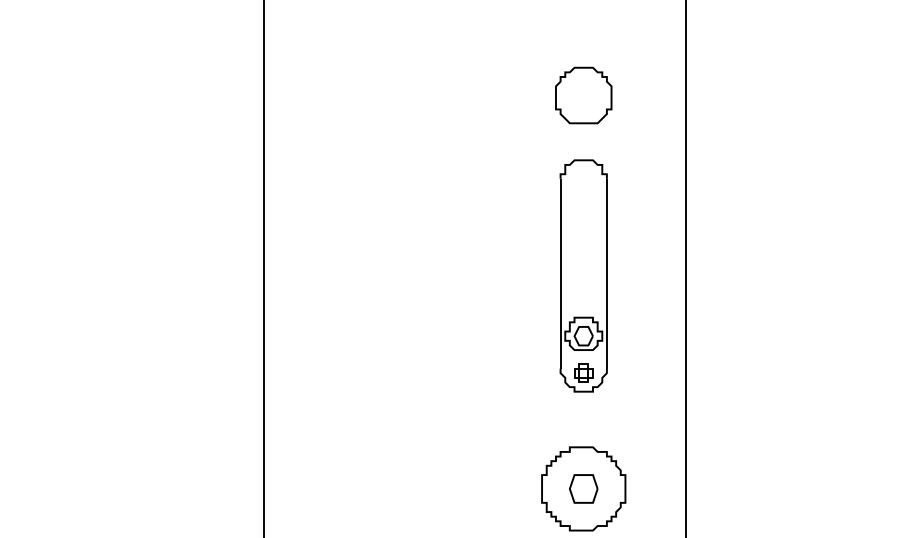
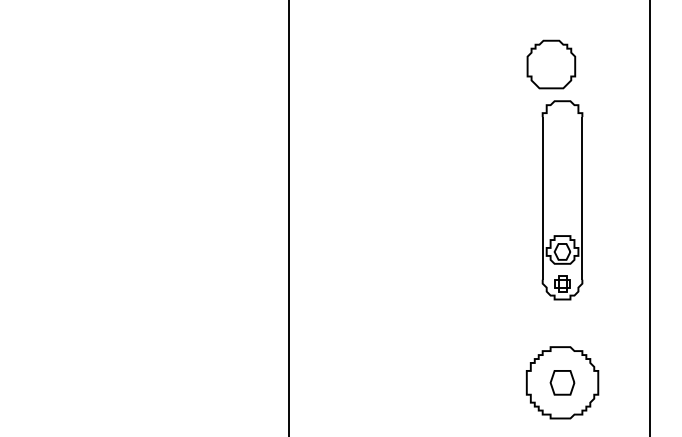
part: (583, 95) -> (551, 64), moved

